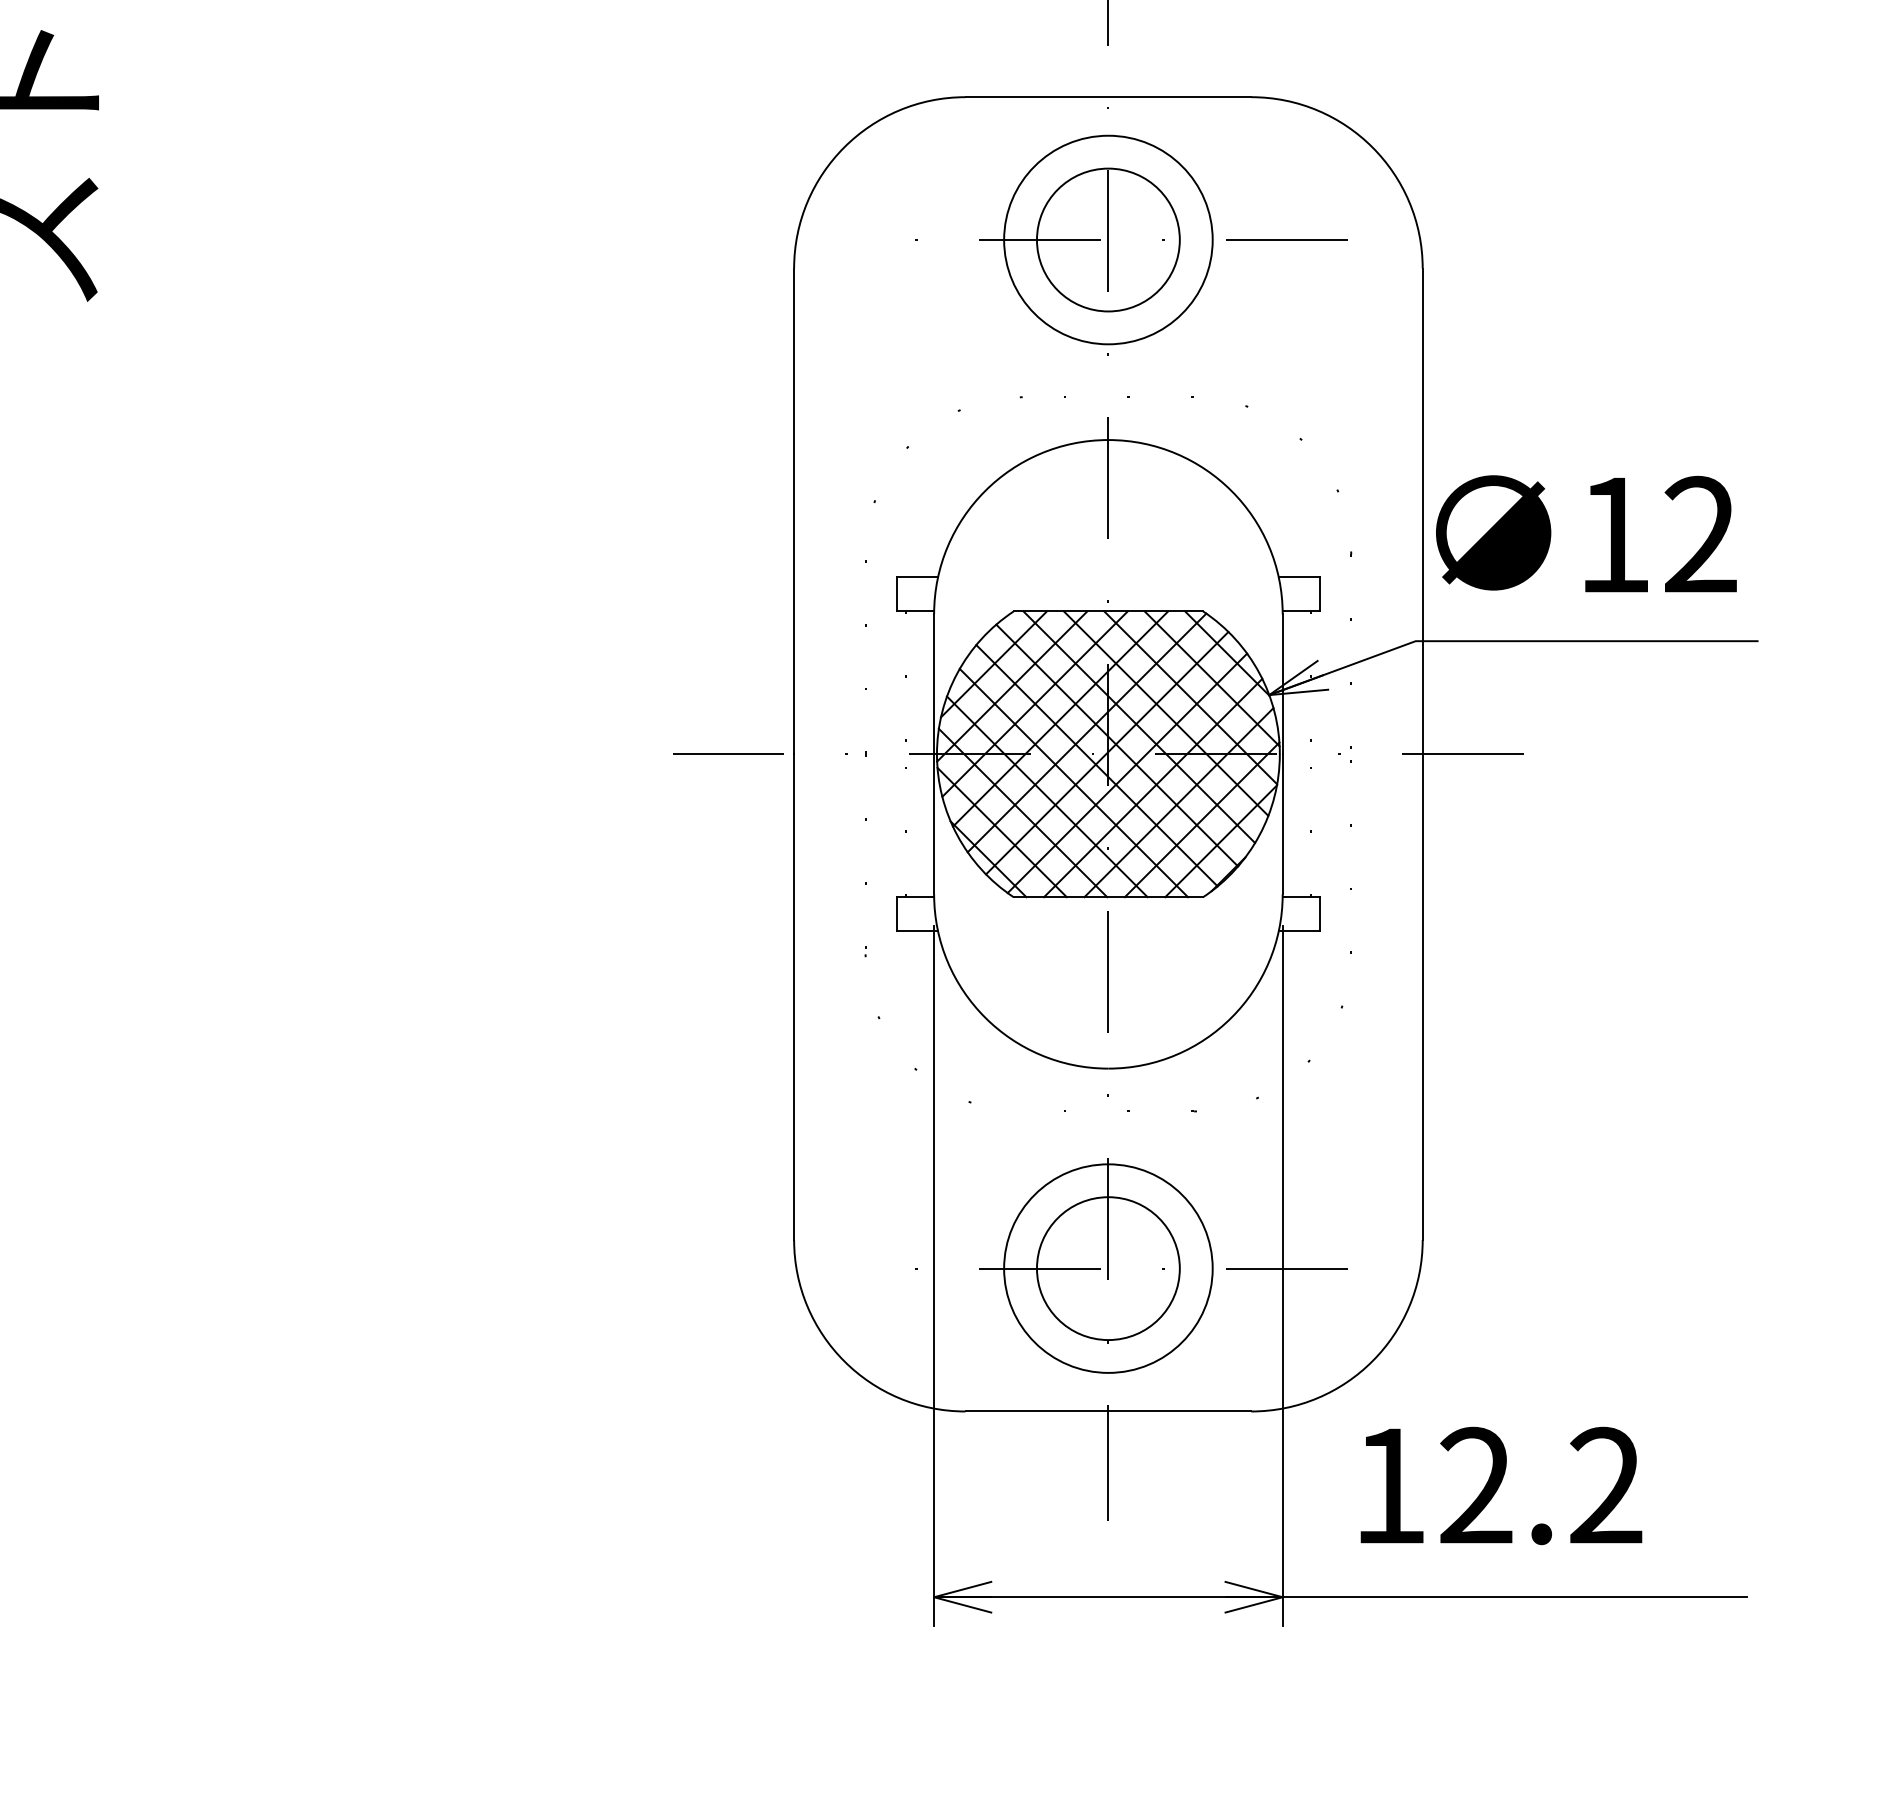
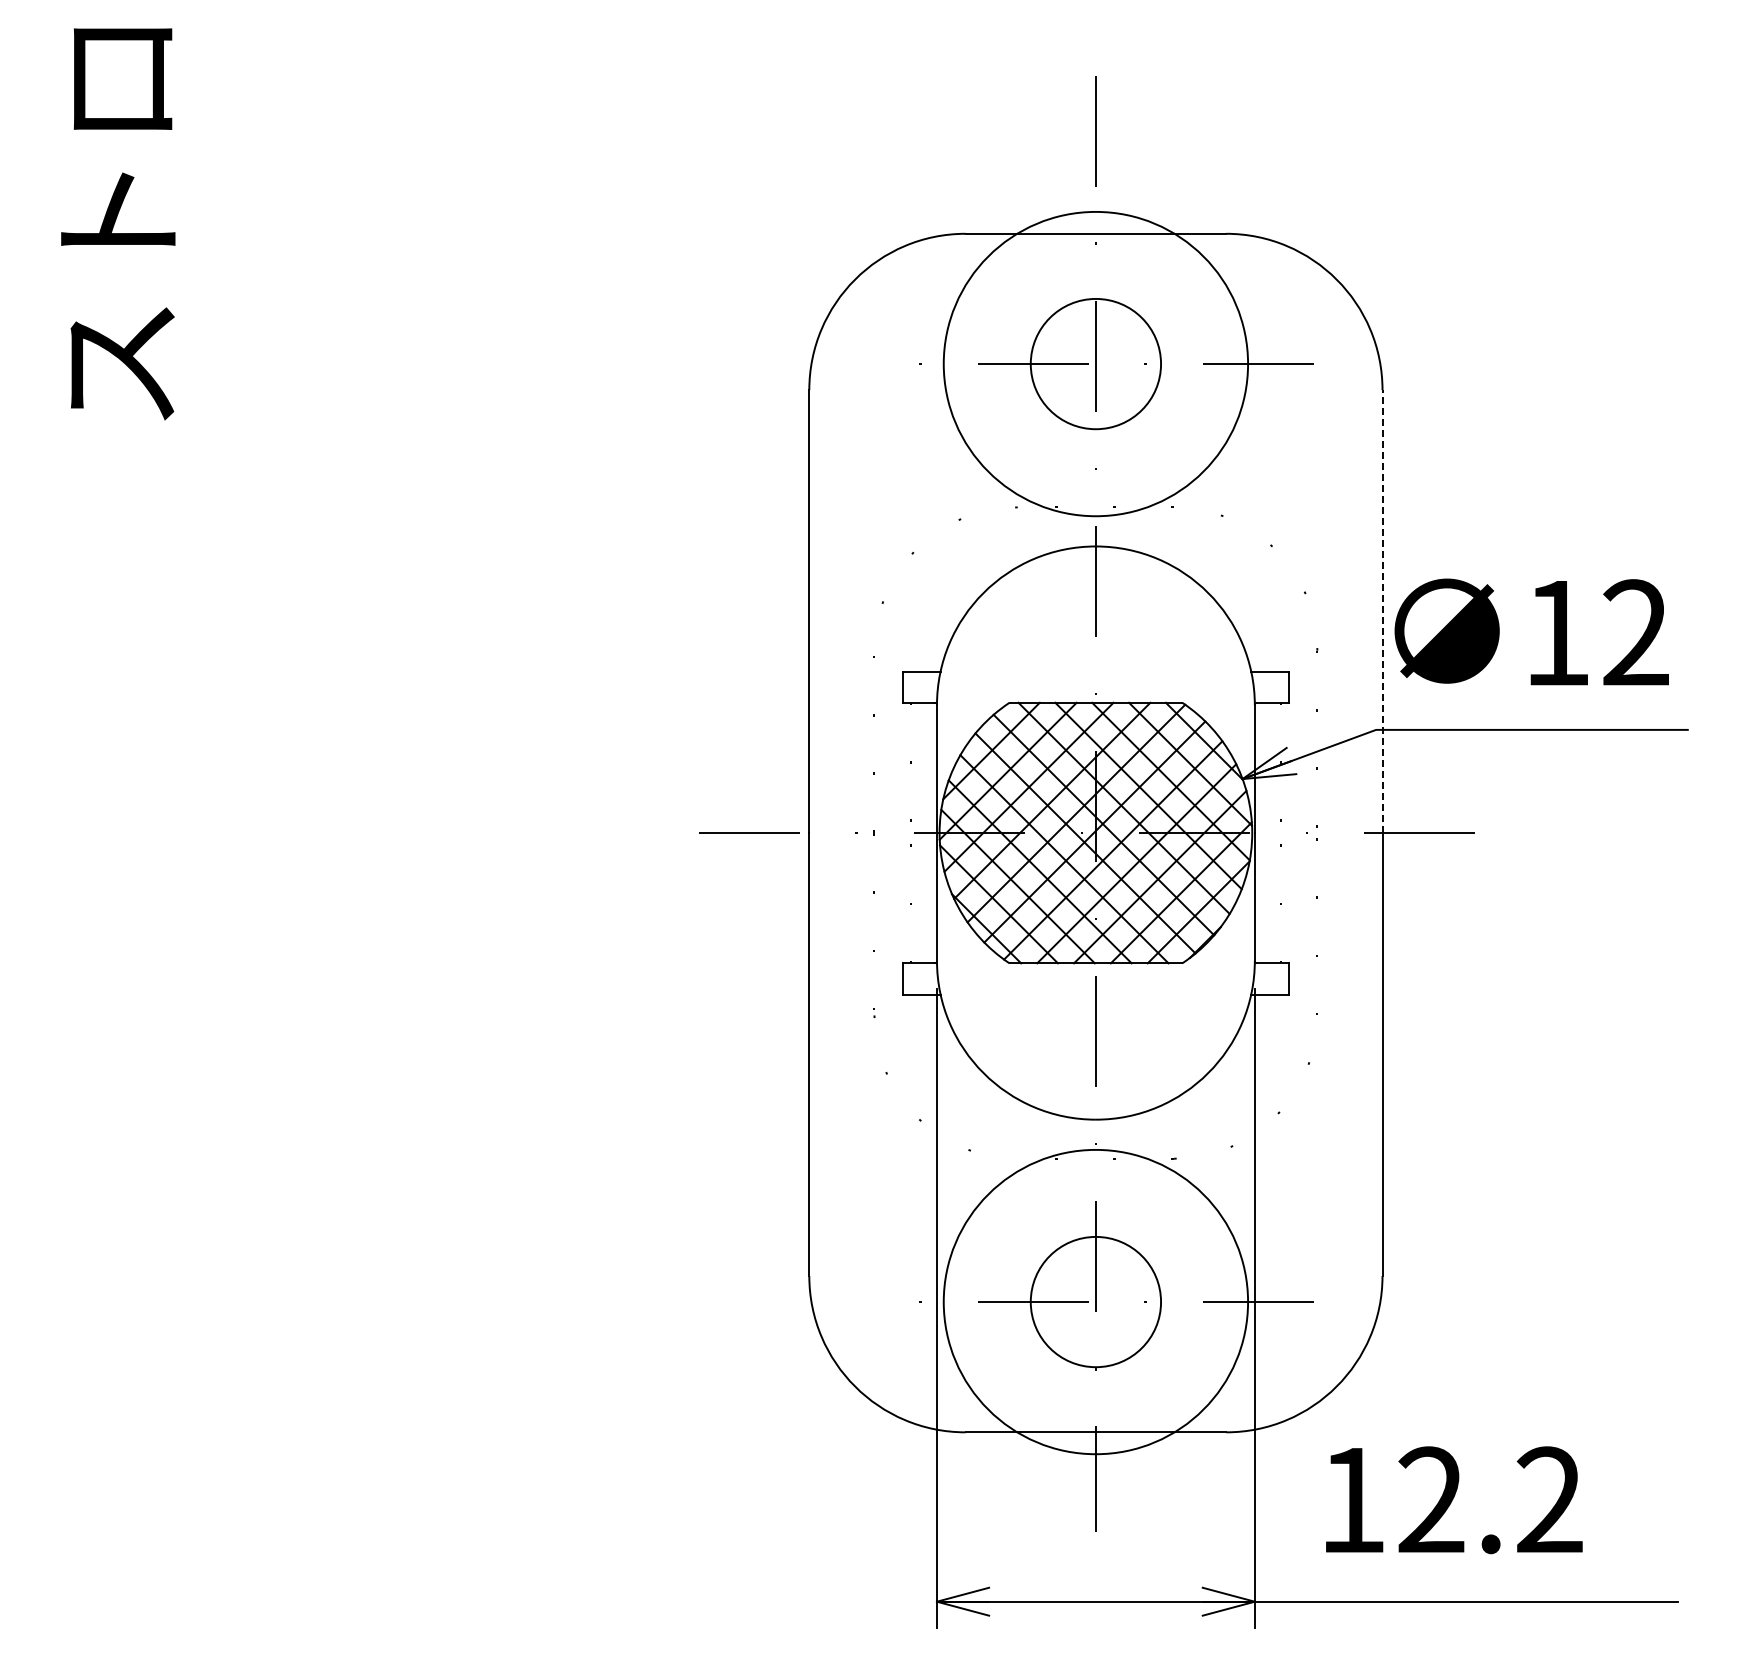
circle: (1107, 239) -> (1095, 363), size x1.6
line: (1422, 511) -> (1382, 611), solid -> dashed
circle: (1107, 1268) -> (1095, 1301), size x1.6

